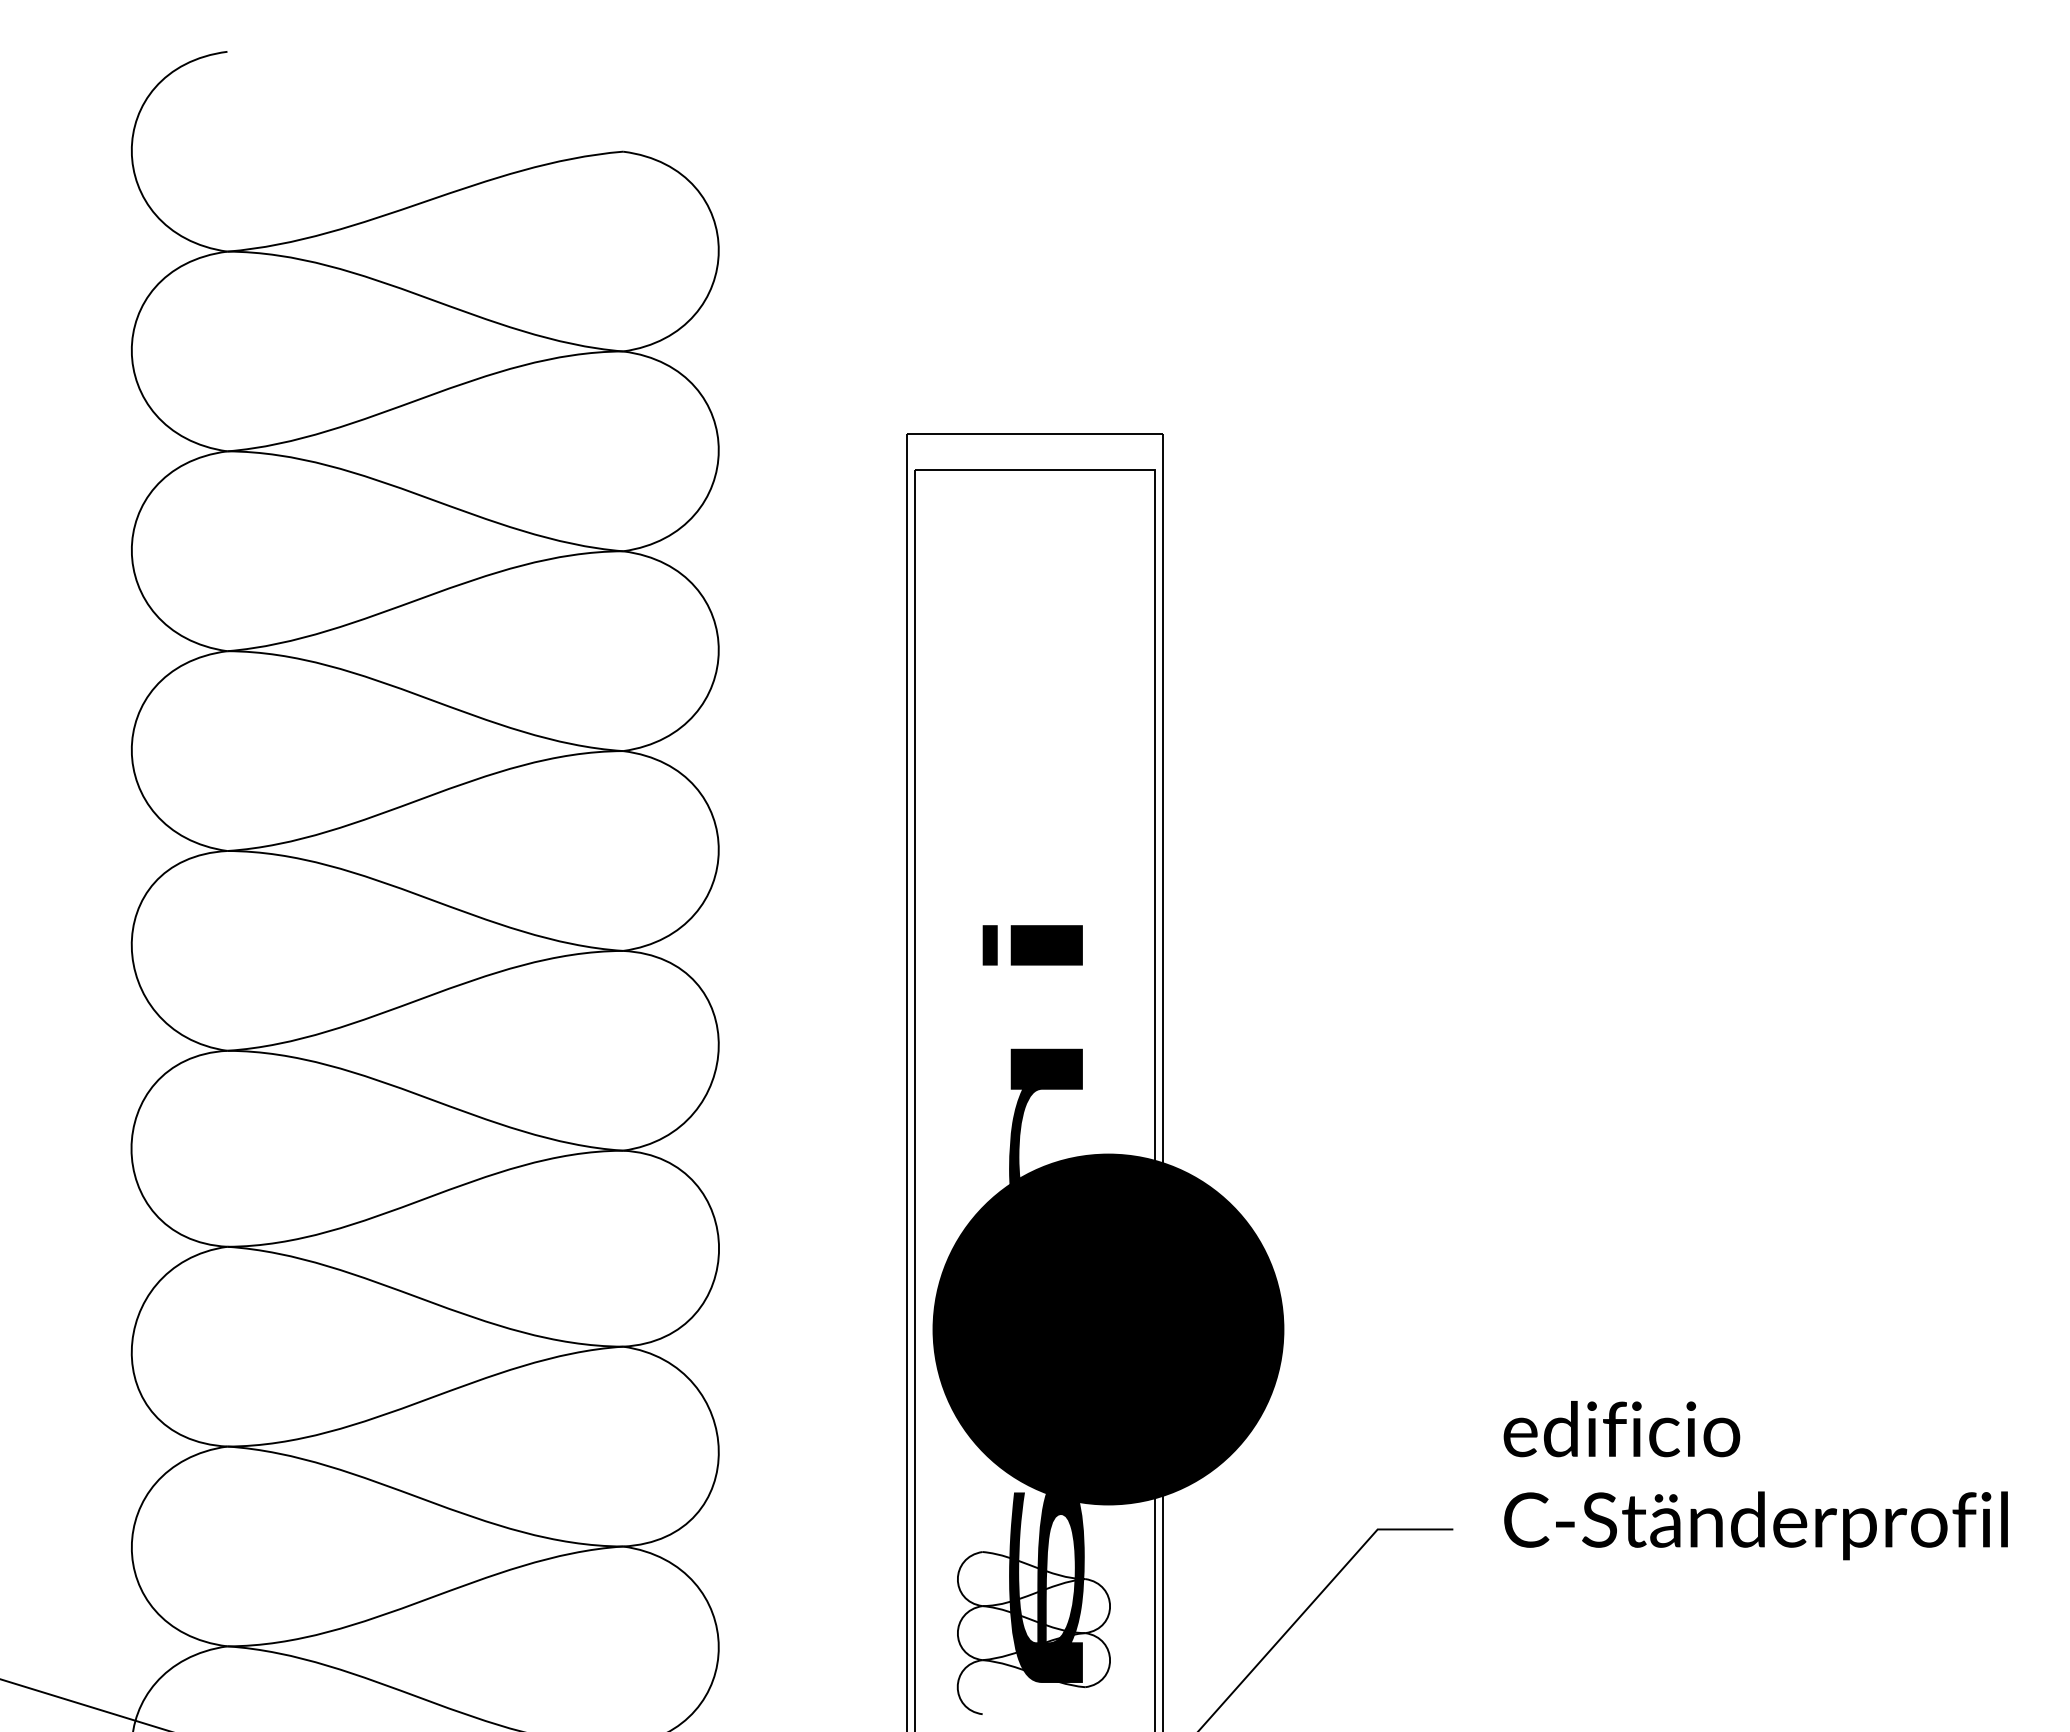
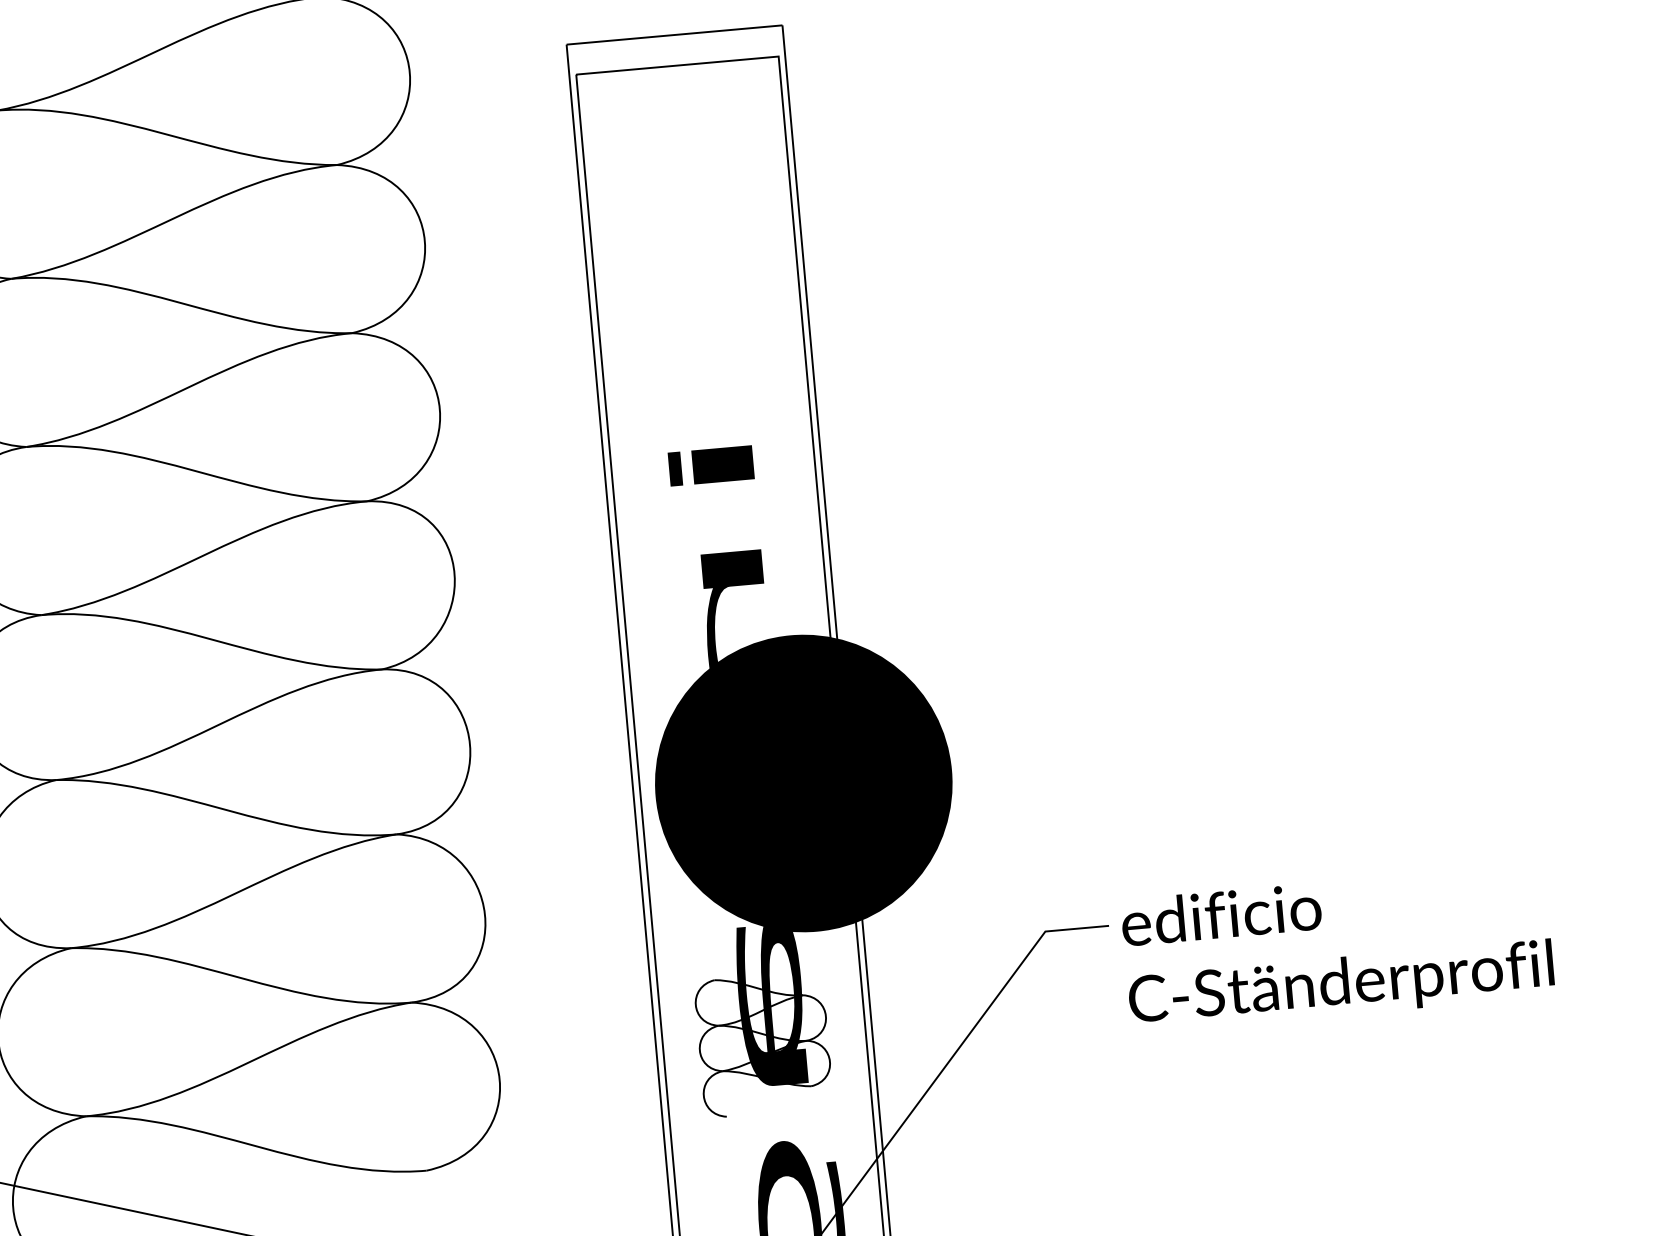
text: (1755, 1480) -> (1337, 947), moved

